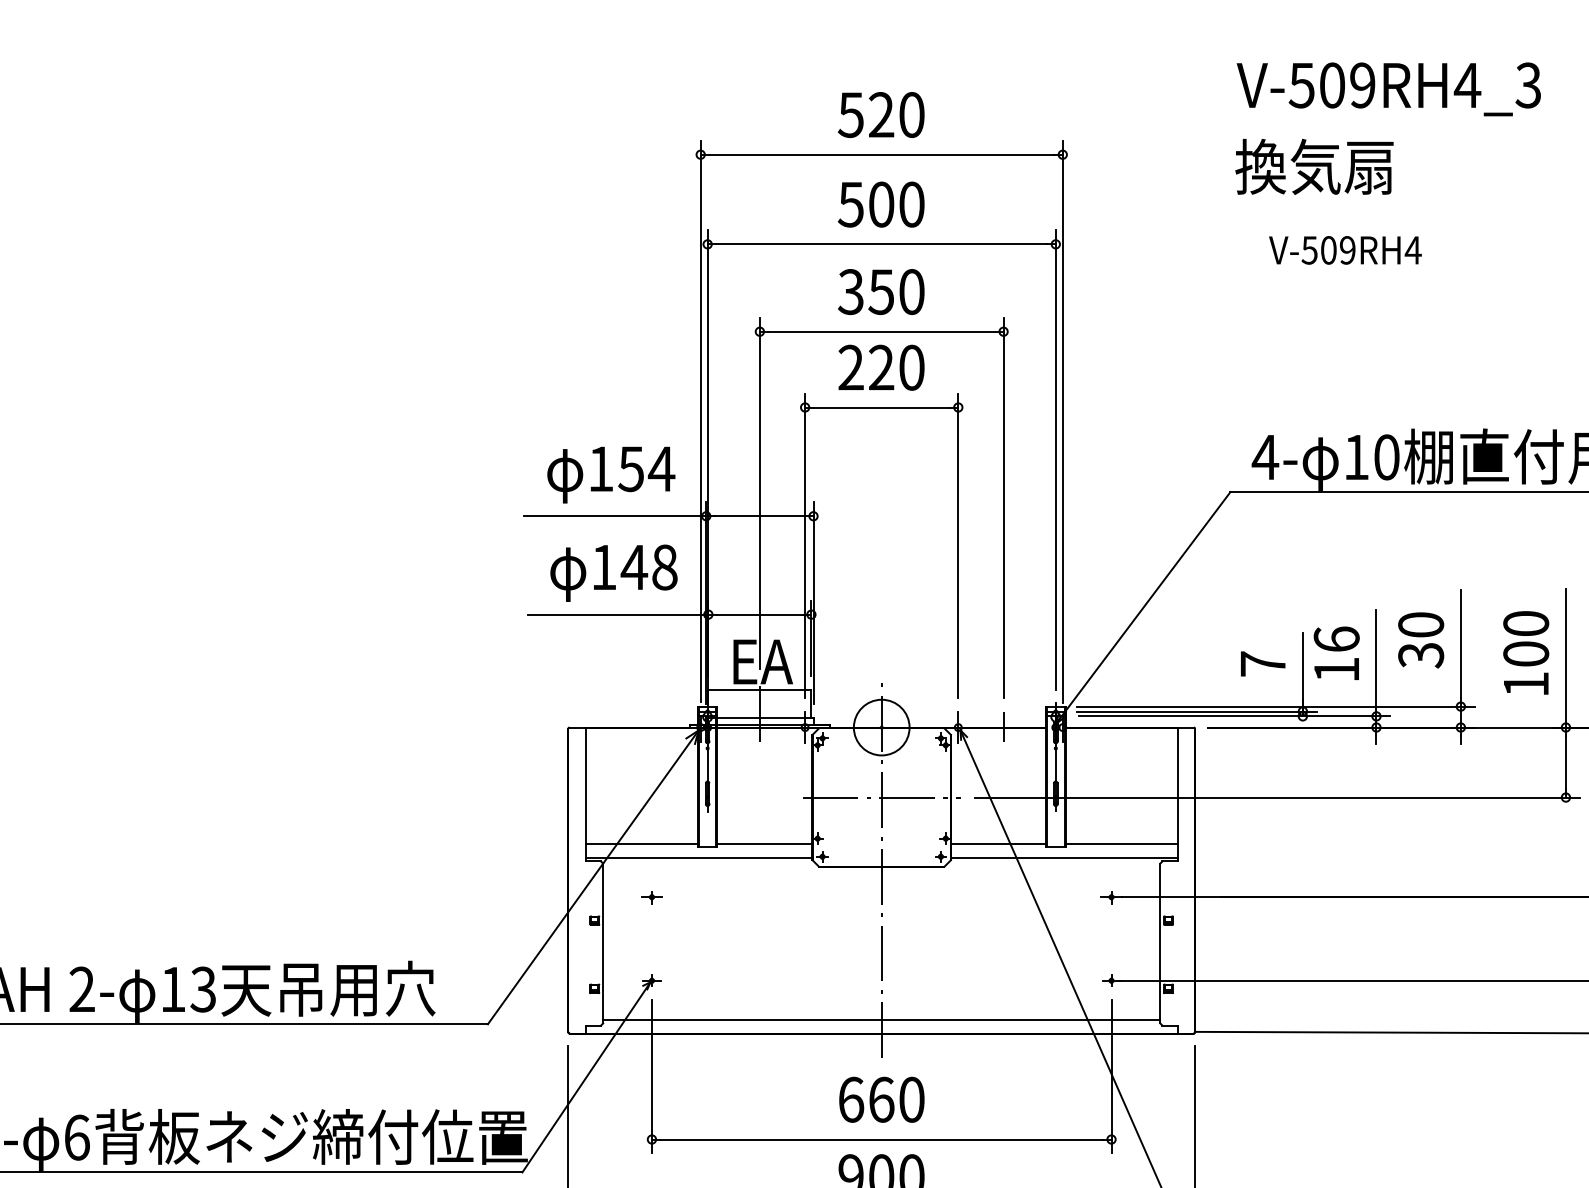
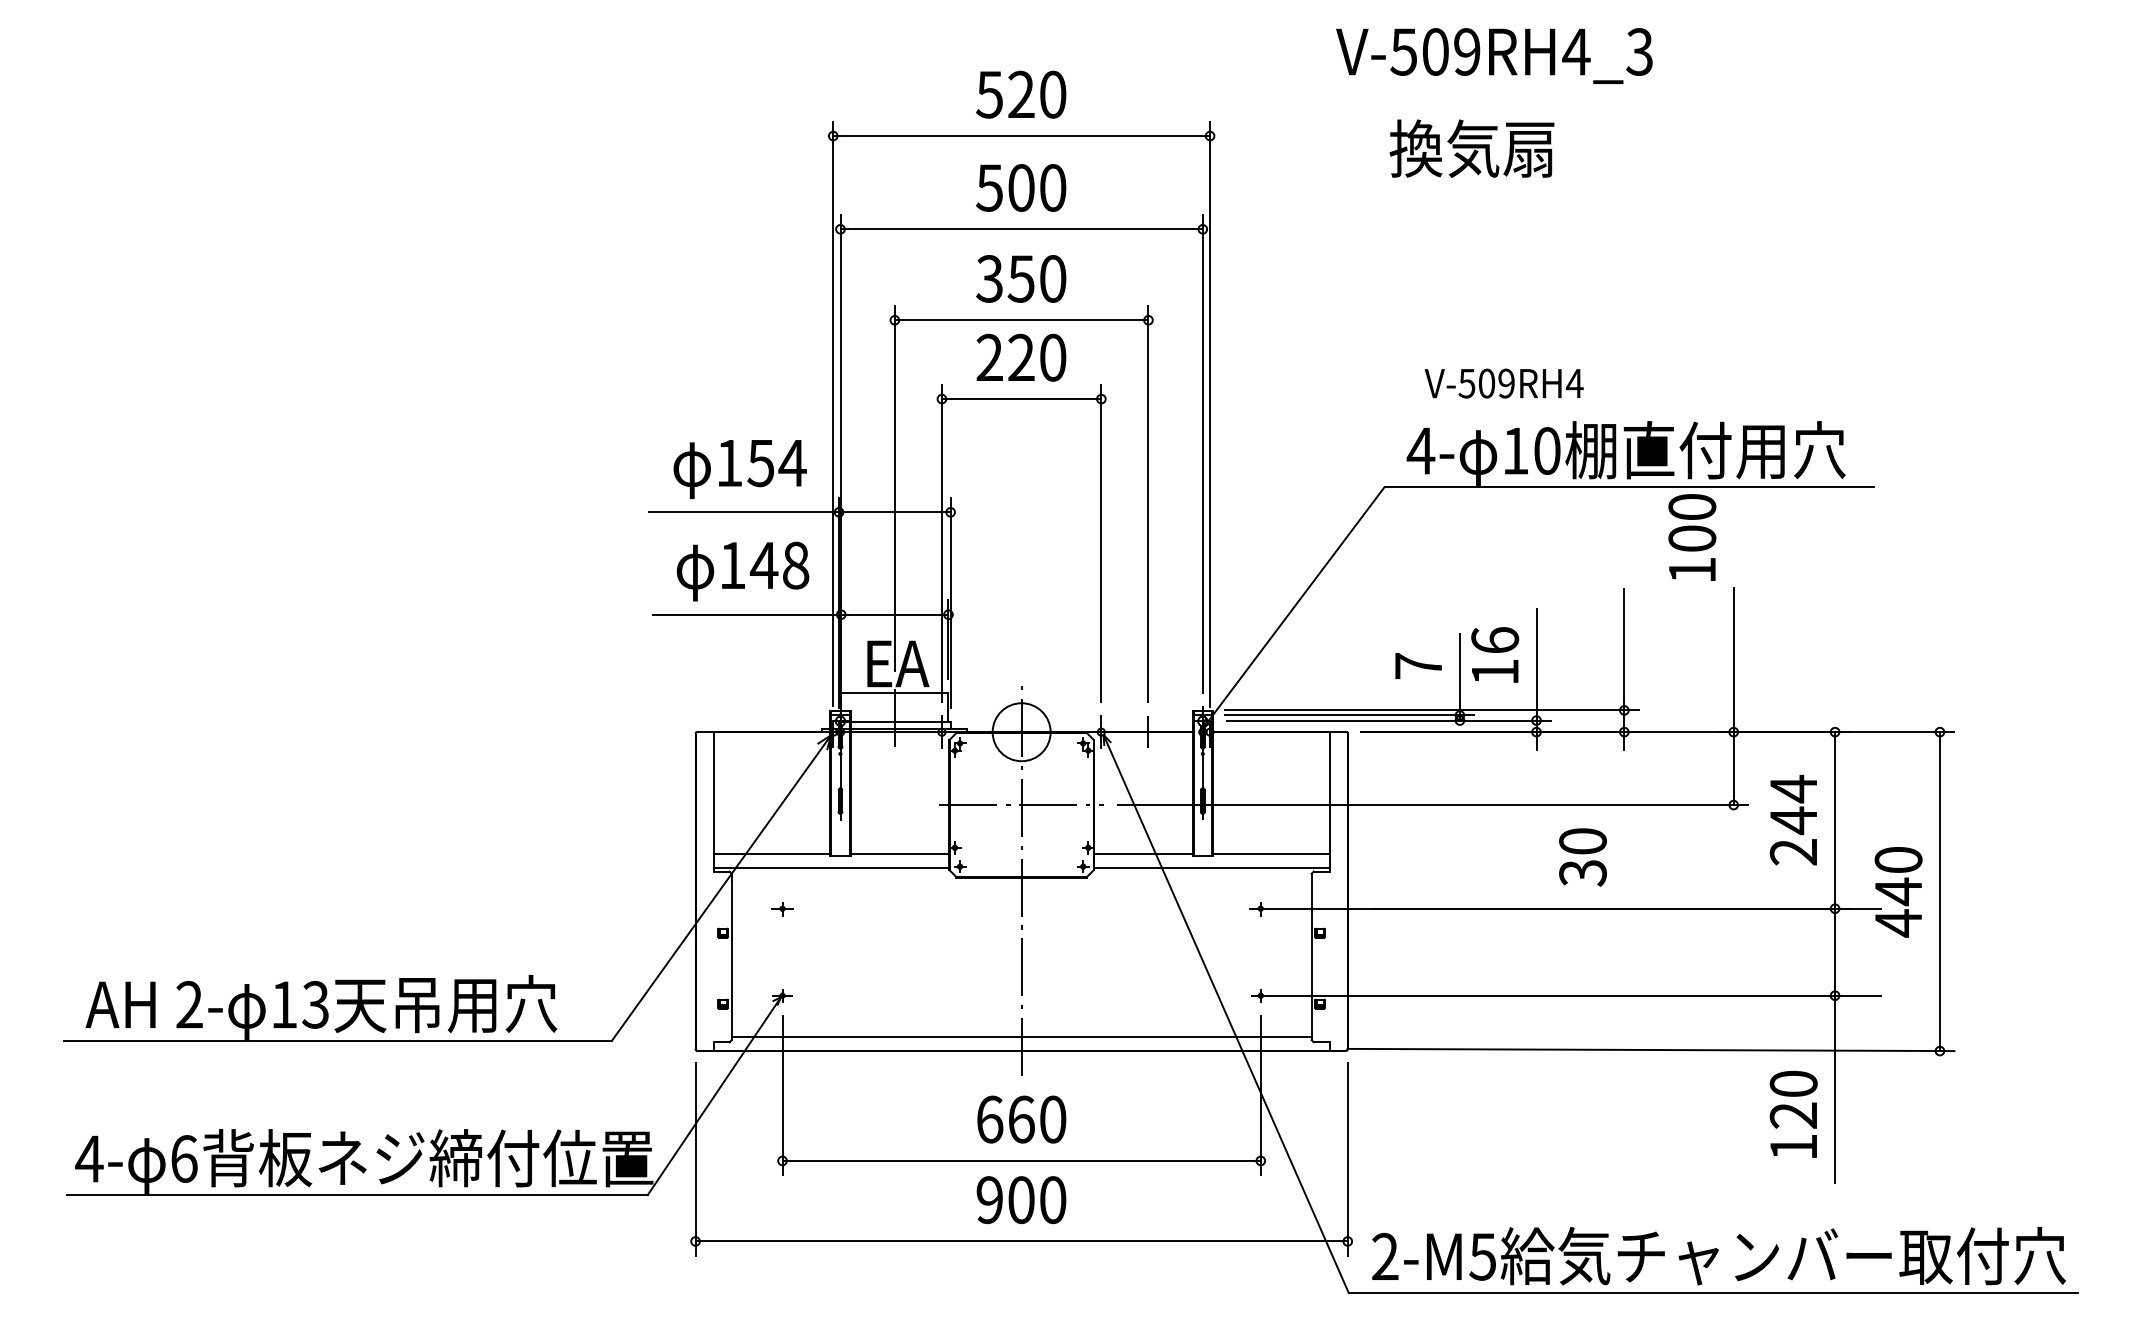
text: (1388, 88) -> (1494, 55), moved
text: (1344, 250) -> (1503, 383), moved
text: (1420, 640) -> (1582, 857), moved
text: (1526, 652) -> (1692, 537), moved

